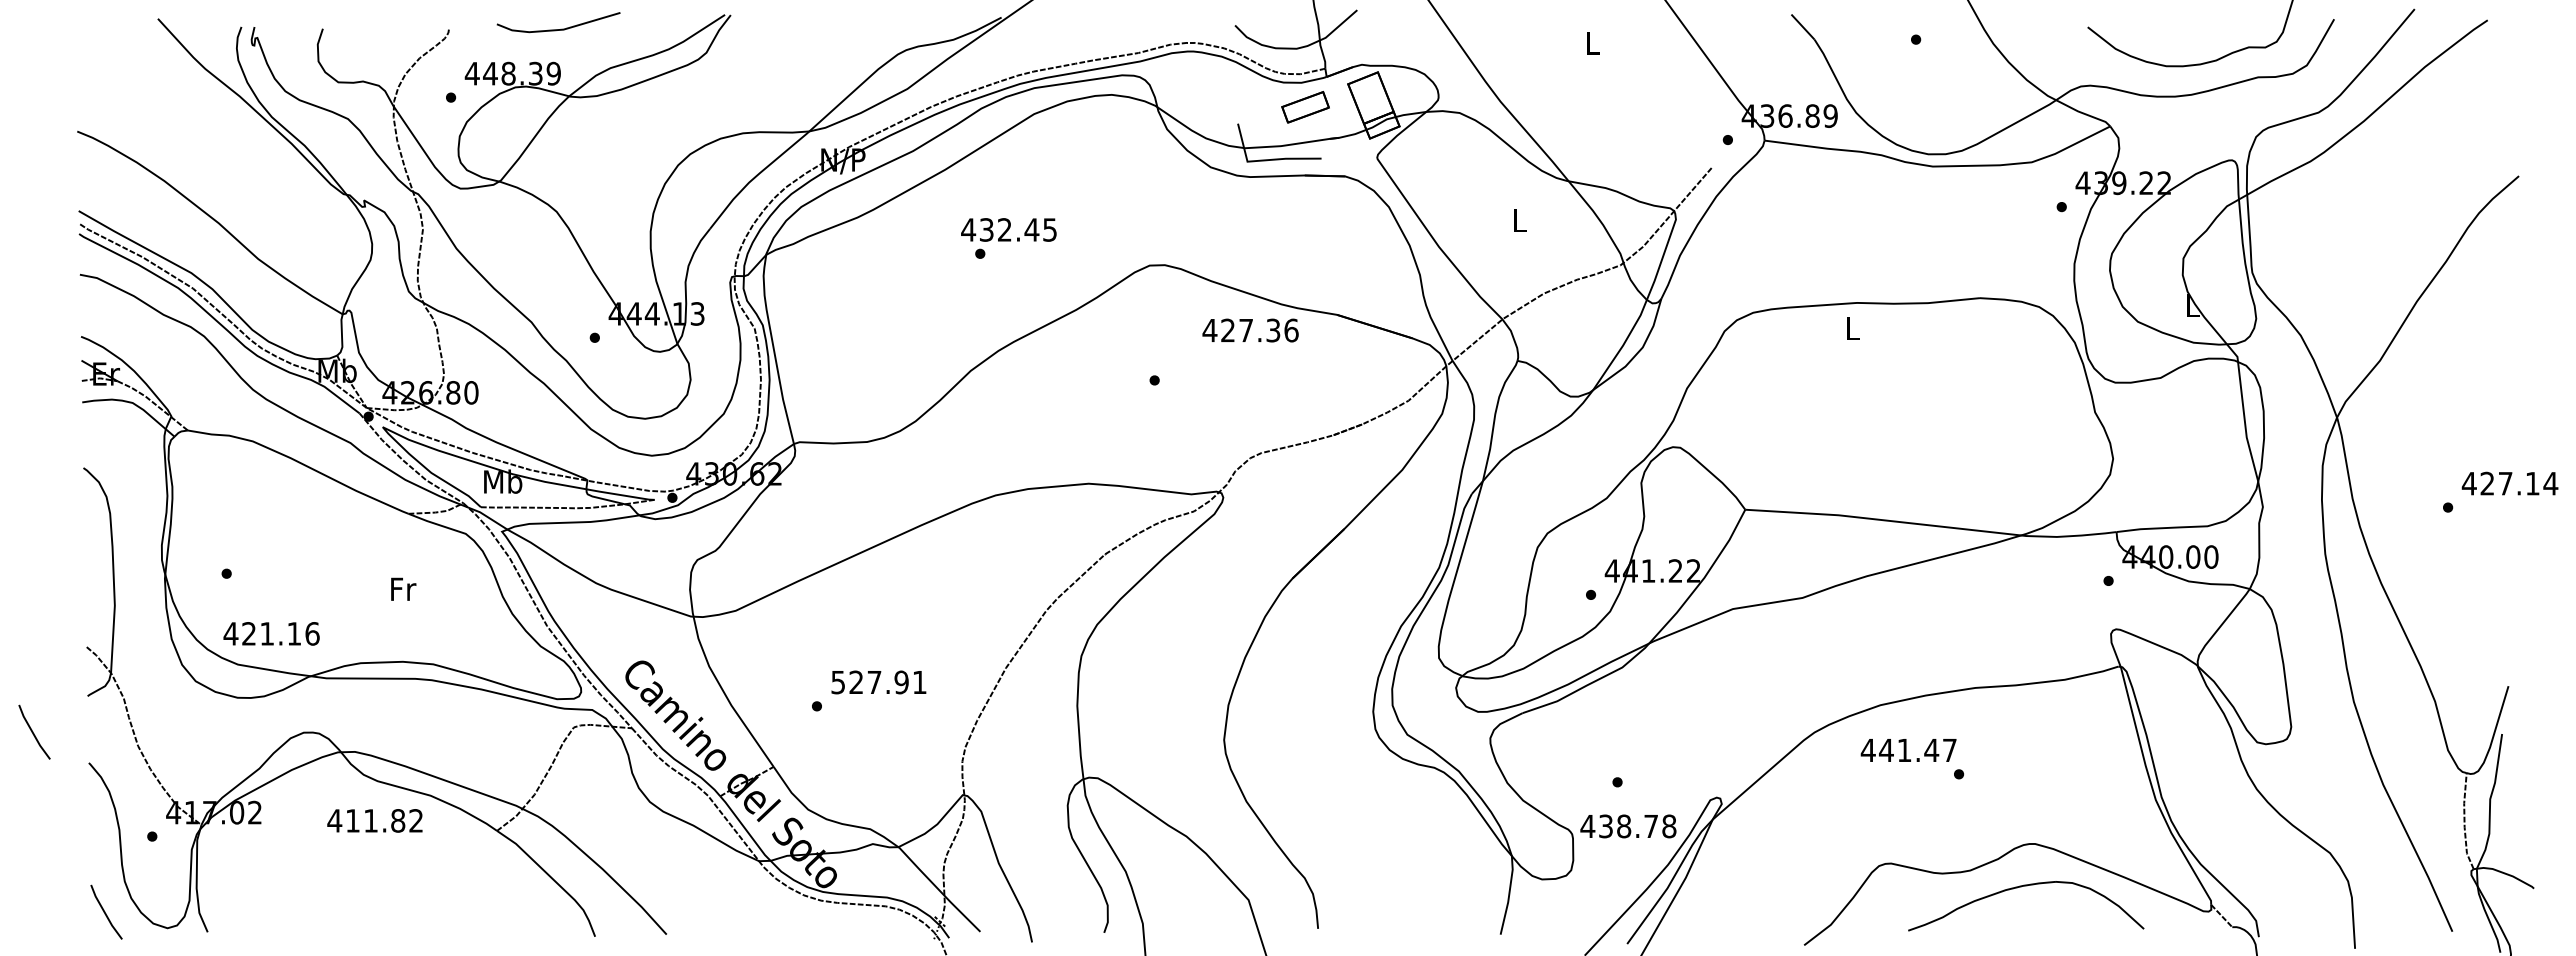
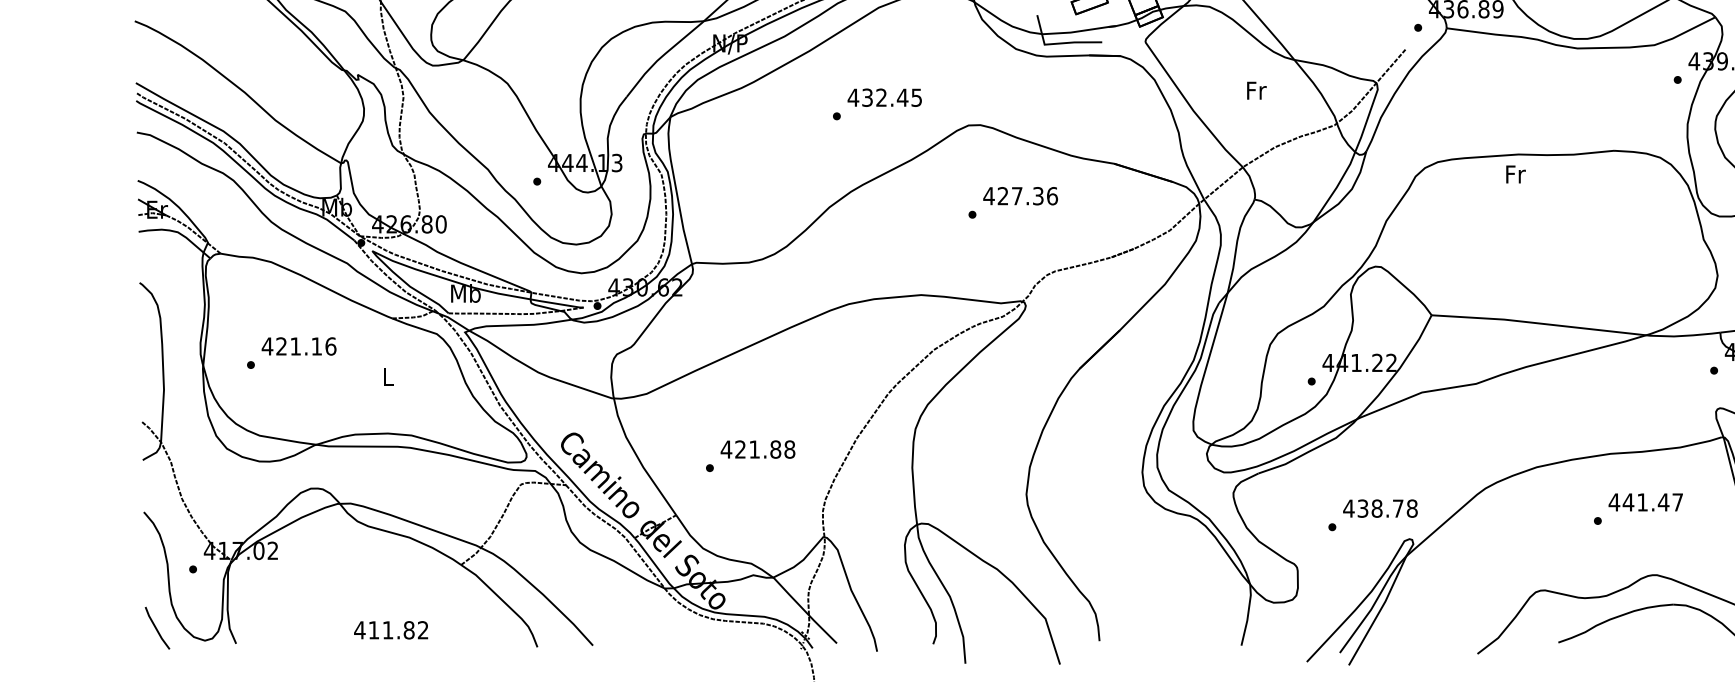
text: (1520, 220) -> (1256, 90), L -> Fr
text: (1008, 229) -> (884, 97), moved
text: (1853, 328) -> (1515, 174), L -> Fr
text: (1250, 330) -> (1020, 196), moved
text: (403, 588) -> (388, 376), Fr -> L
text: (271, 633) -> (299, 346), moved
text: (878, 682) -> (757, 449), 527.91 -> 421.88
line: (33, 731) -> (100, 487), removed
text: (1908, 750) -> (1645, 502), moved
text: (374, 820) -> (390, 629), moved
text: (1628, 826) -> (1380, 508), moved

